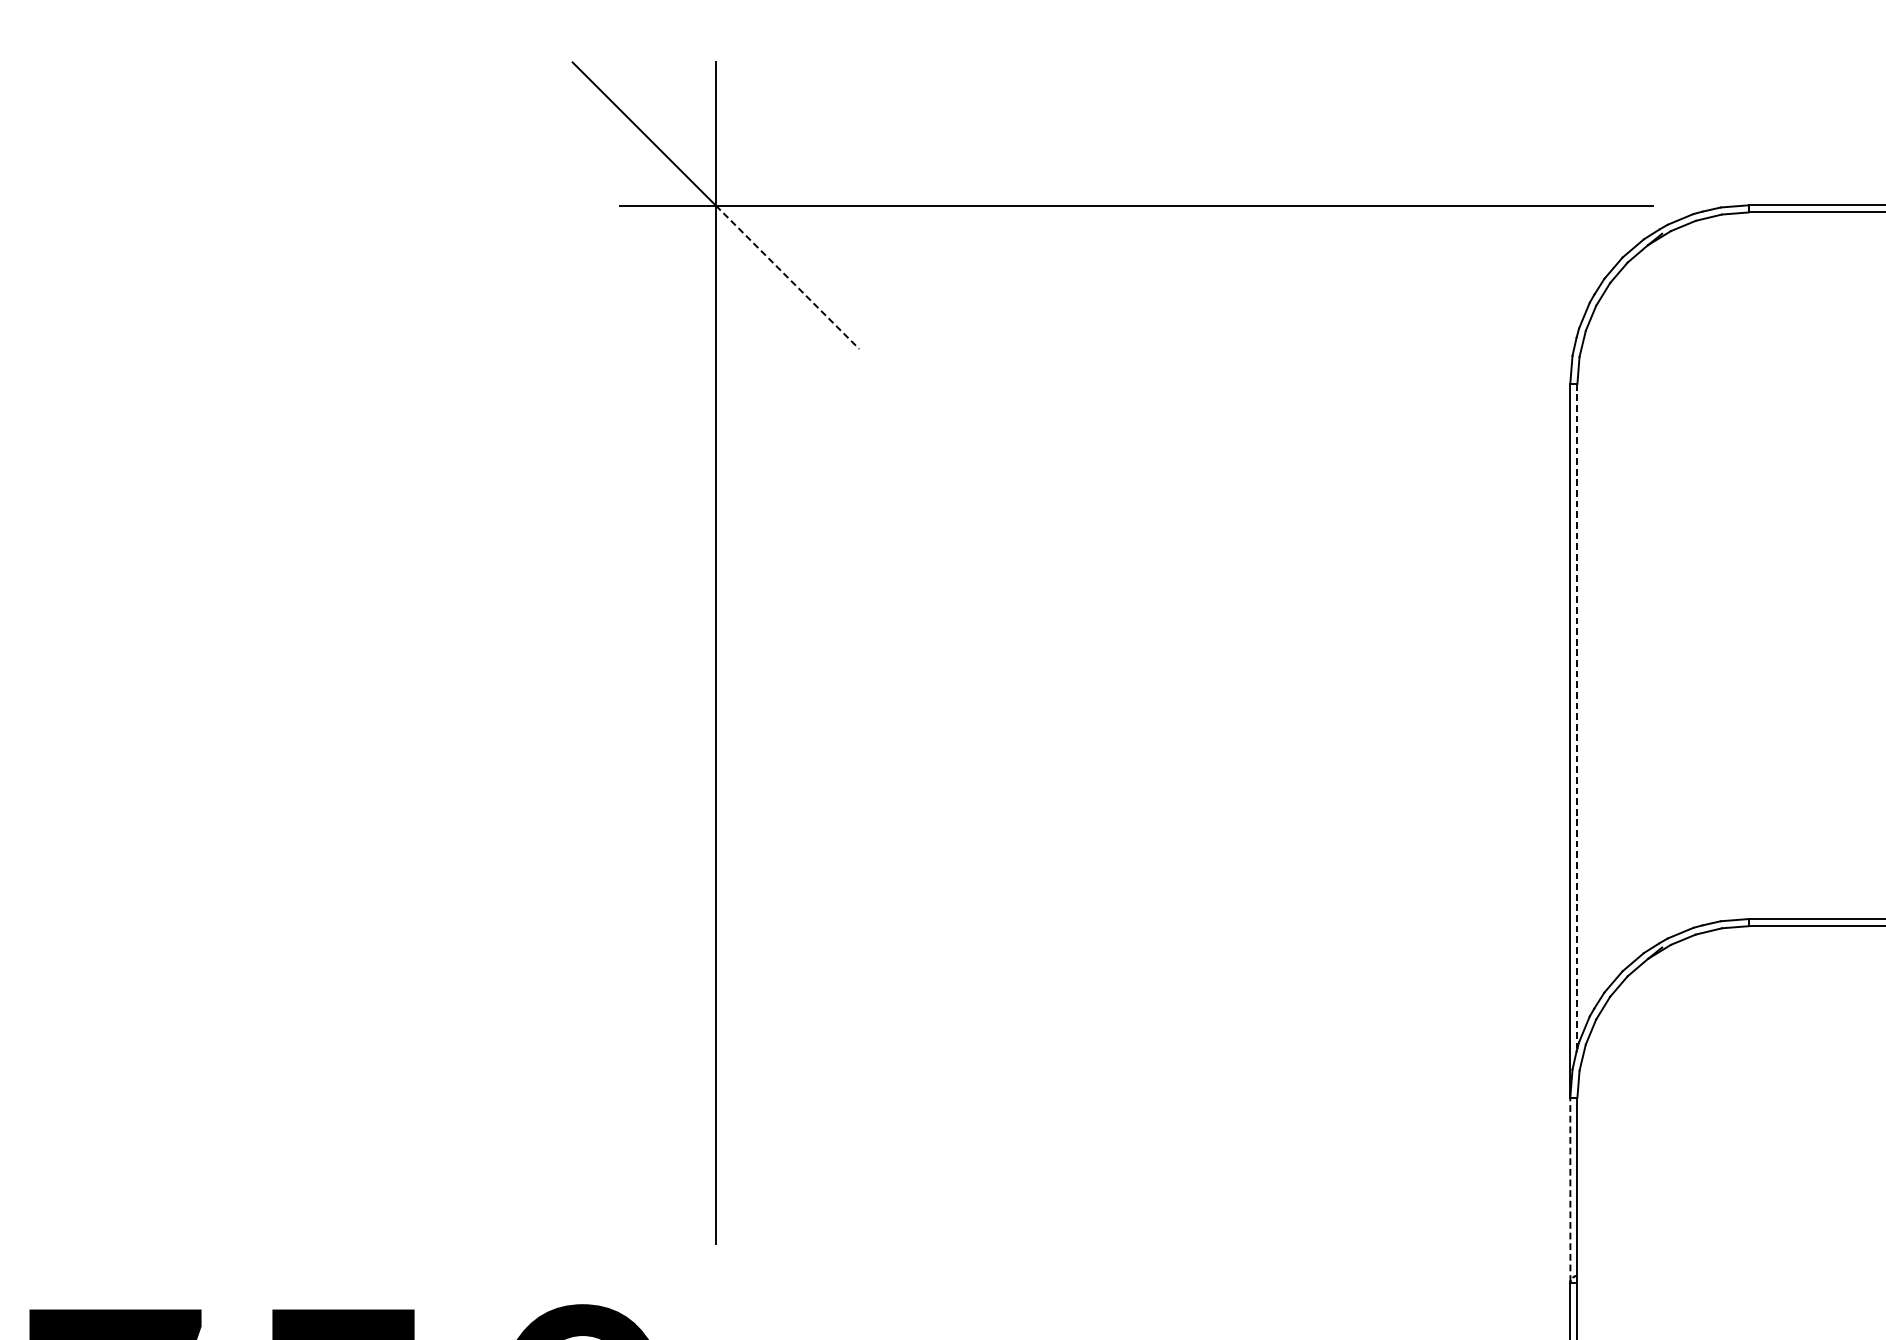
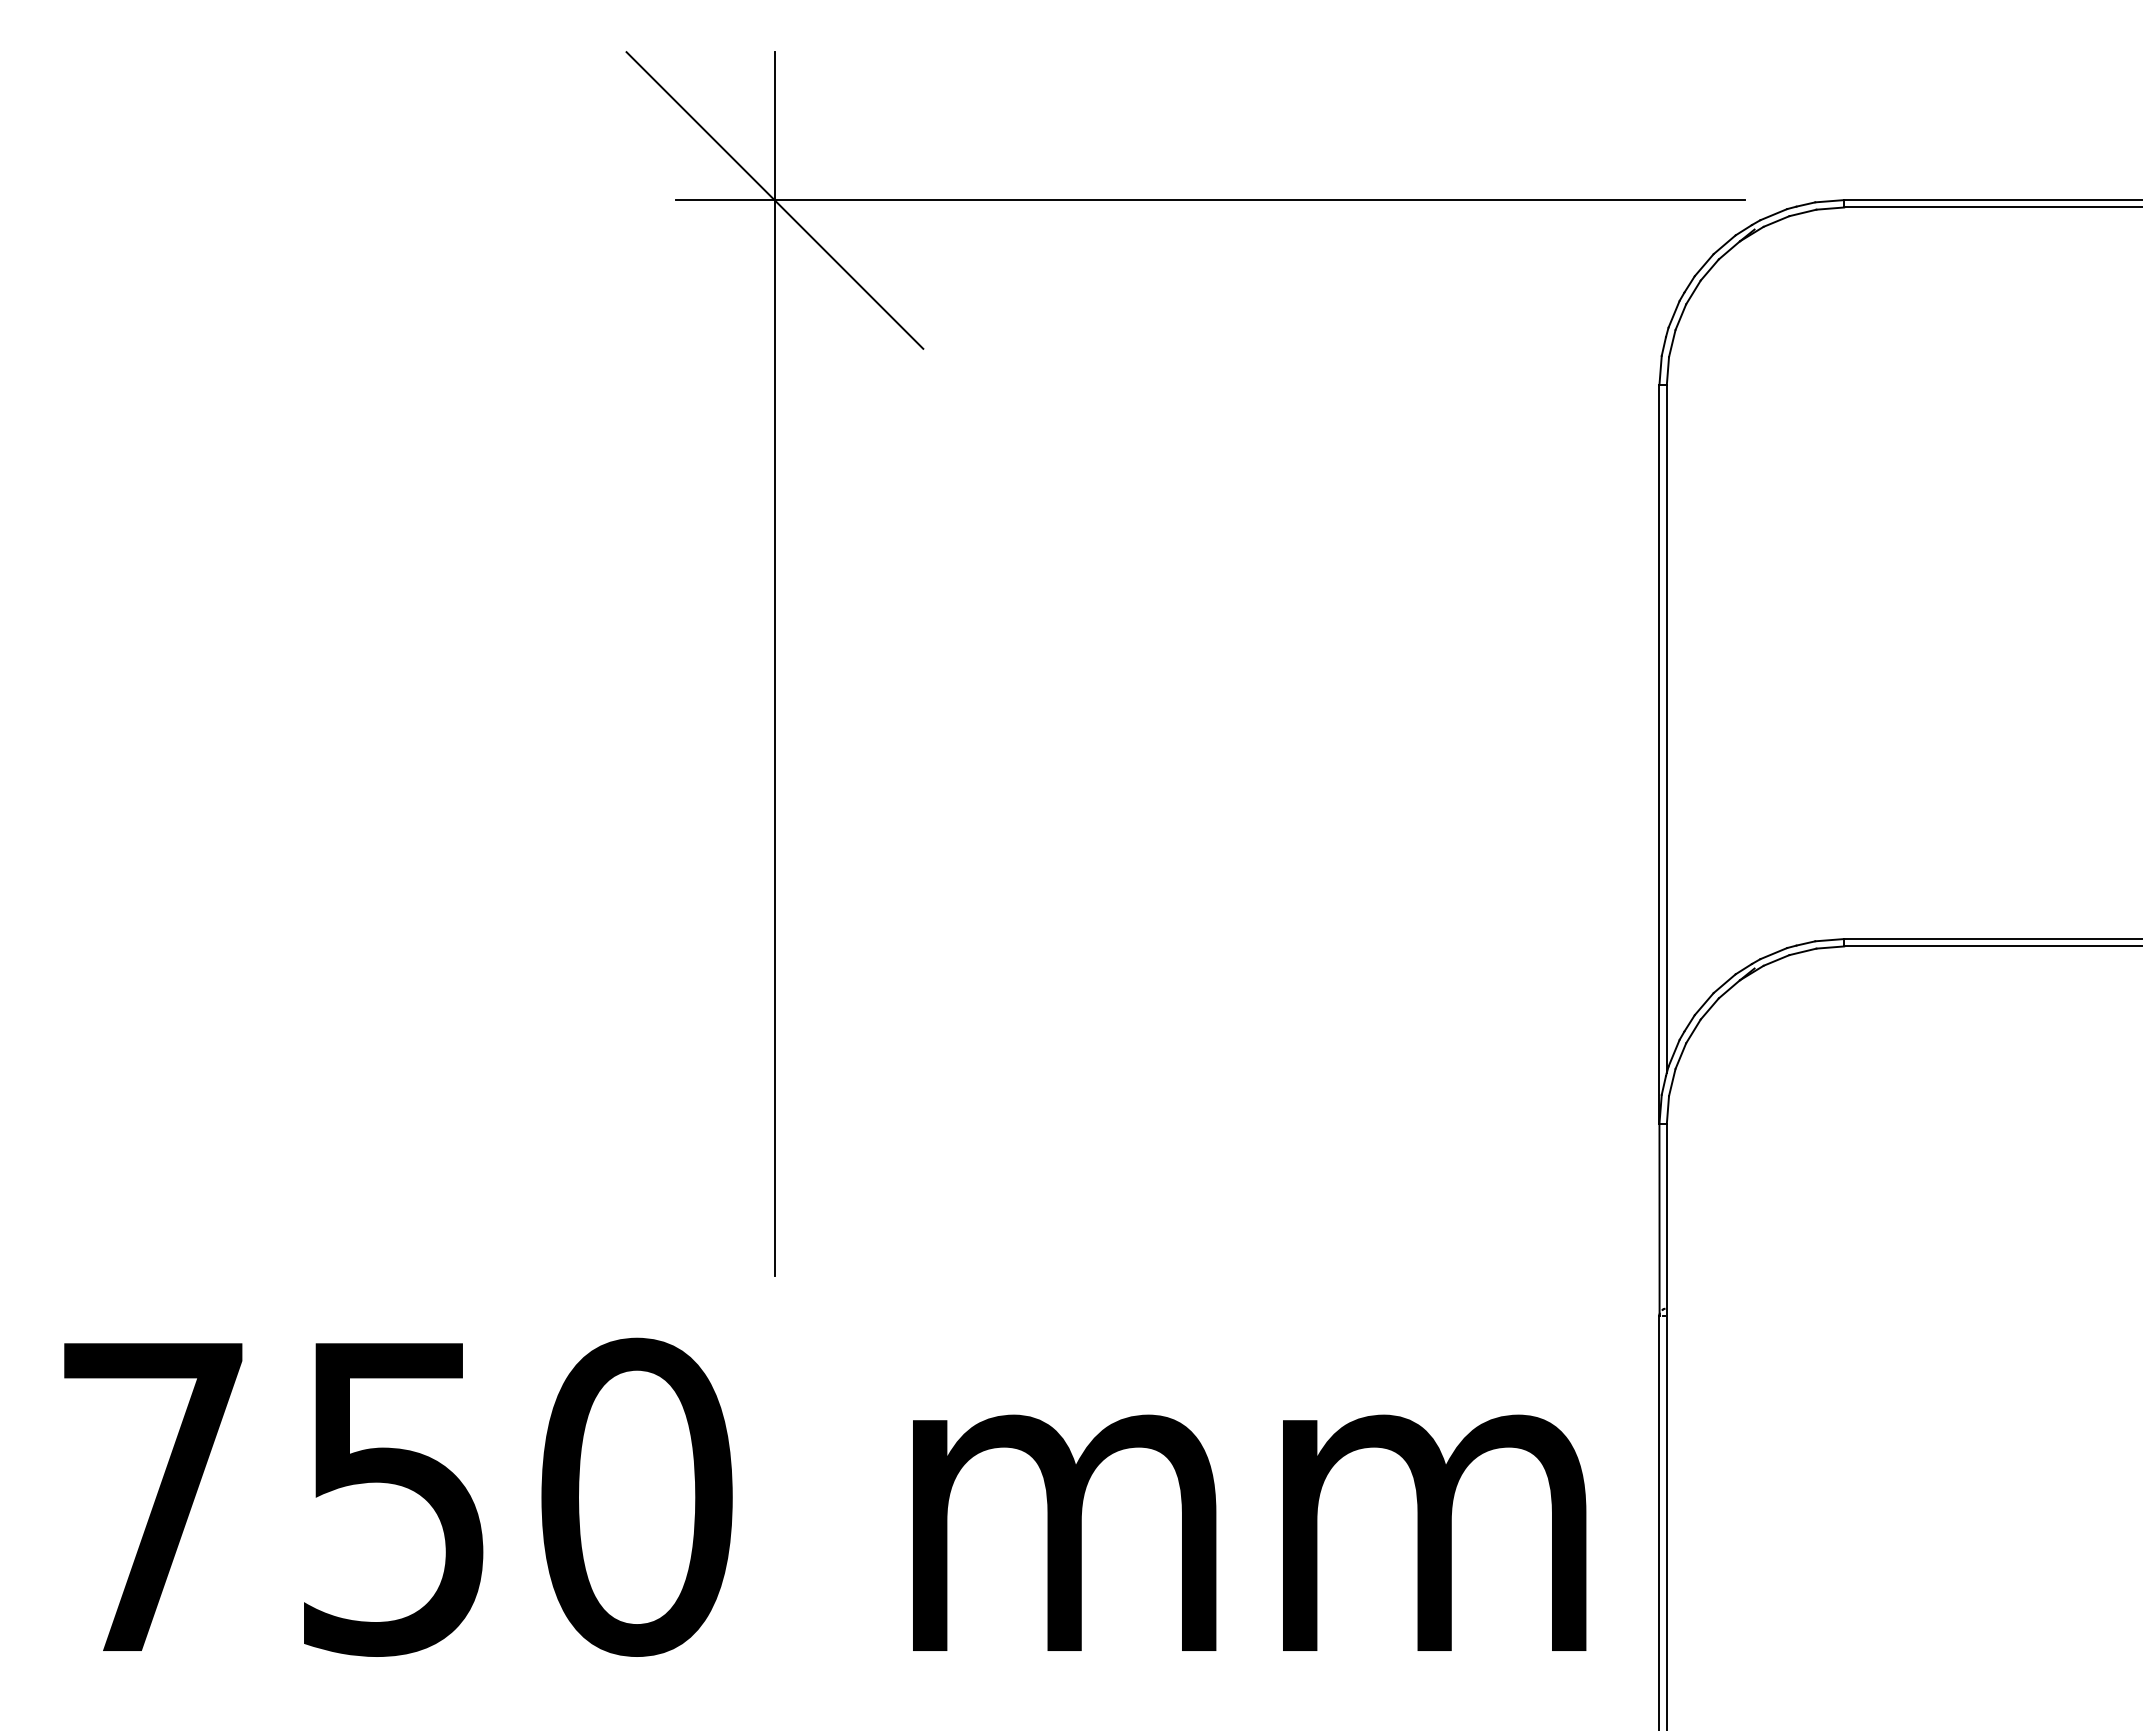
line: (787, 277) -> (849, 274), dashed -> solid
line: (1577, 715) -> (1666, 728), dashed -> solid
line: (1570, 1188) -> (1659, 1218), dashed -> solid

